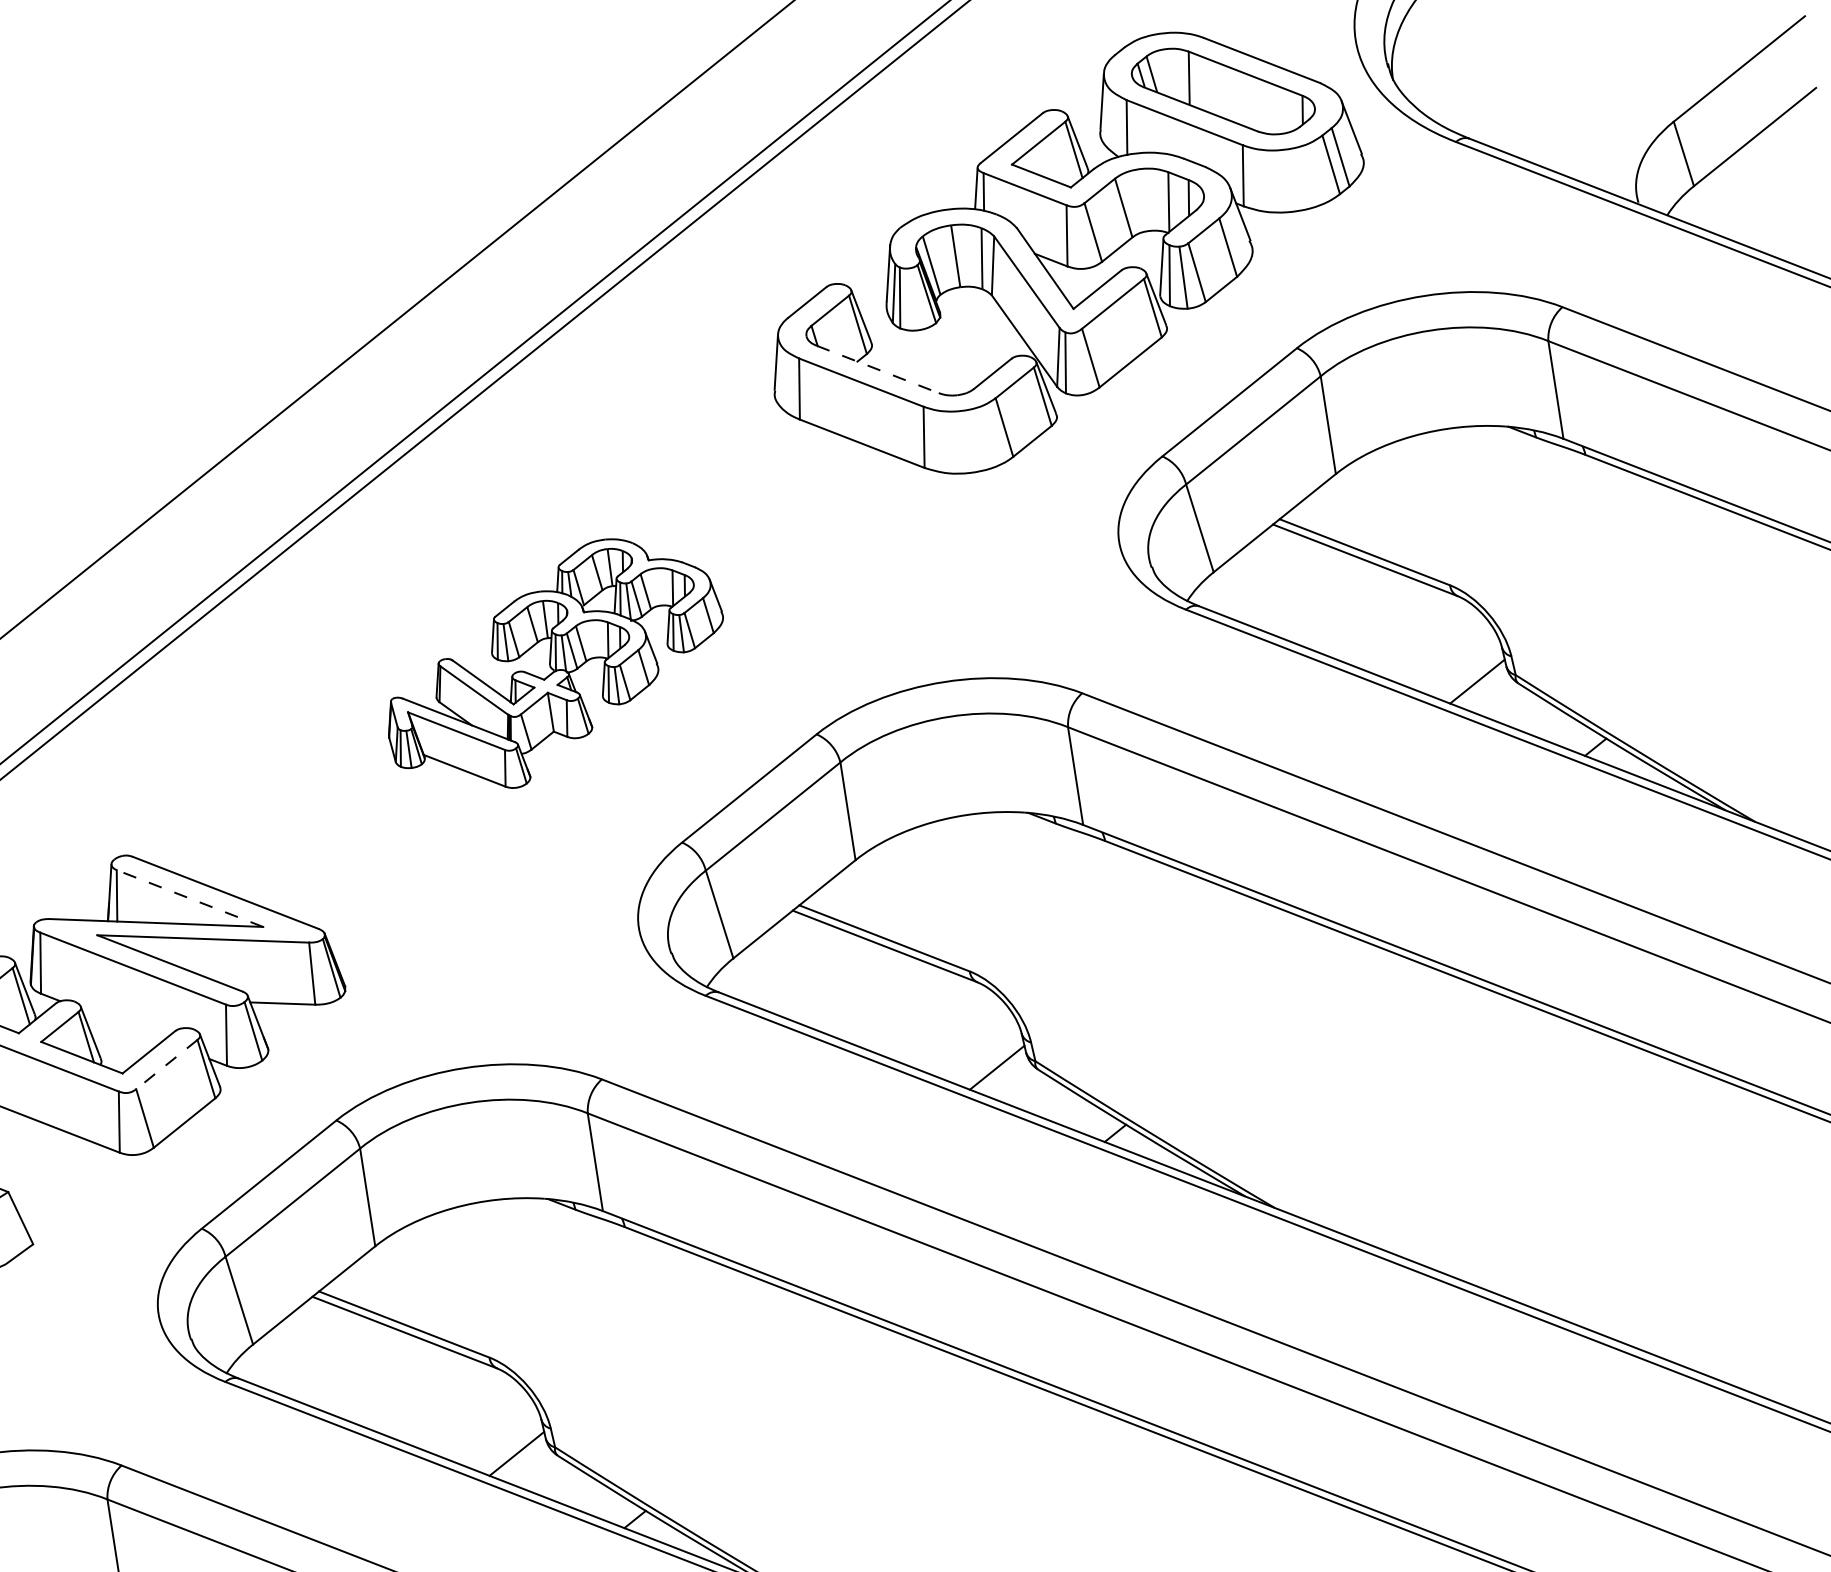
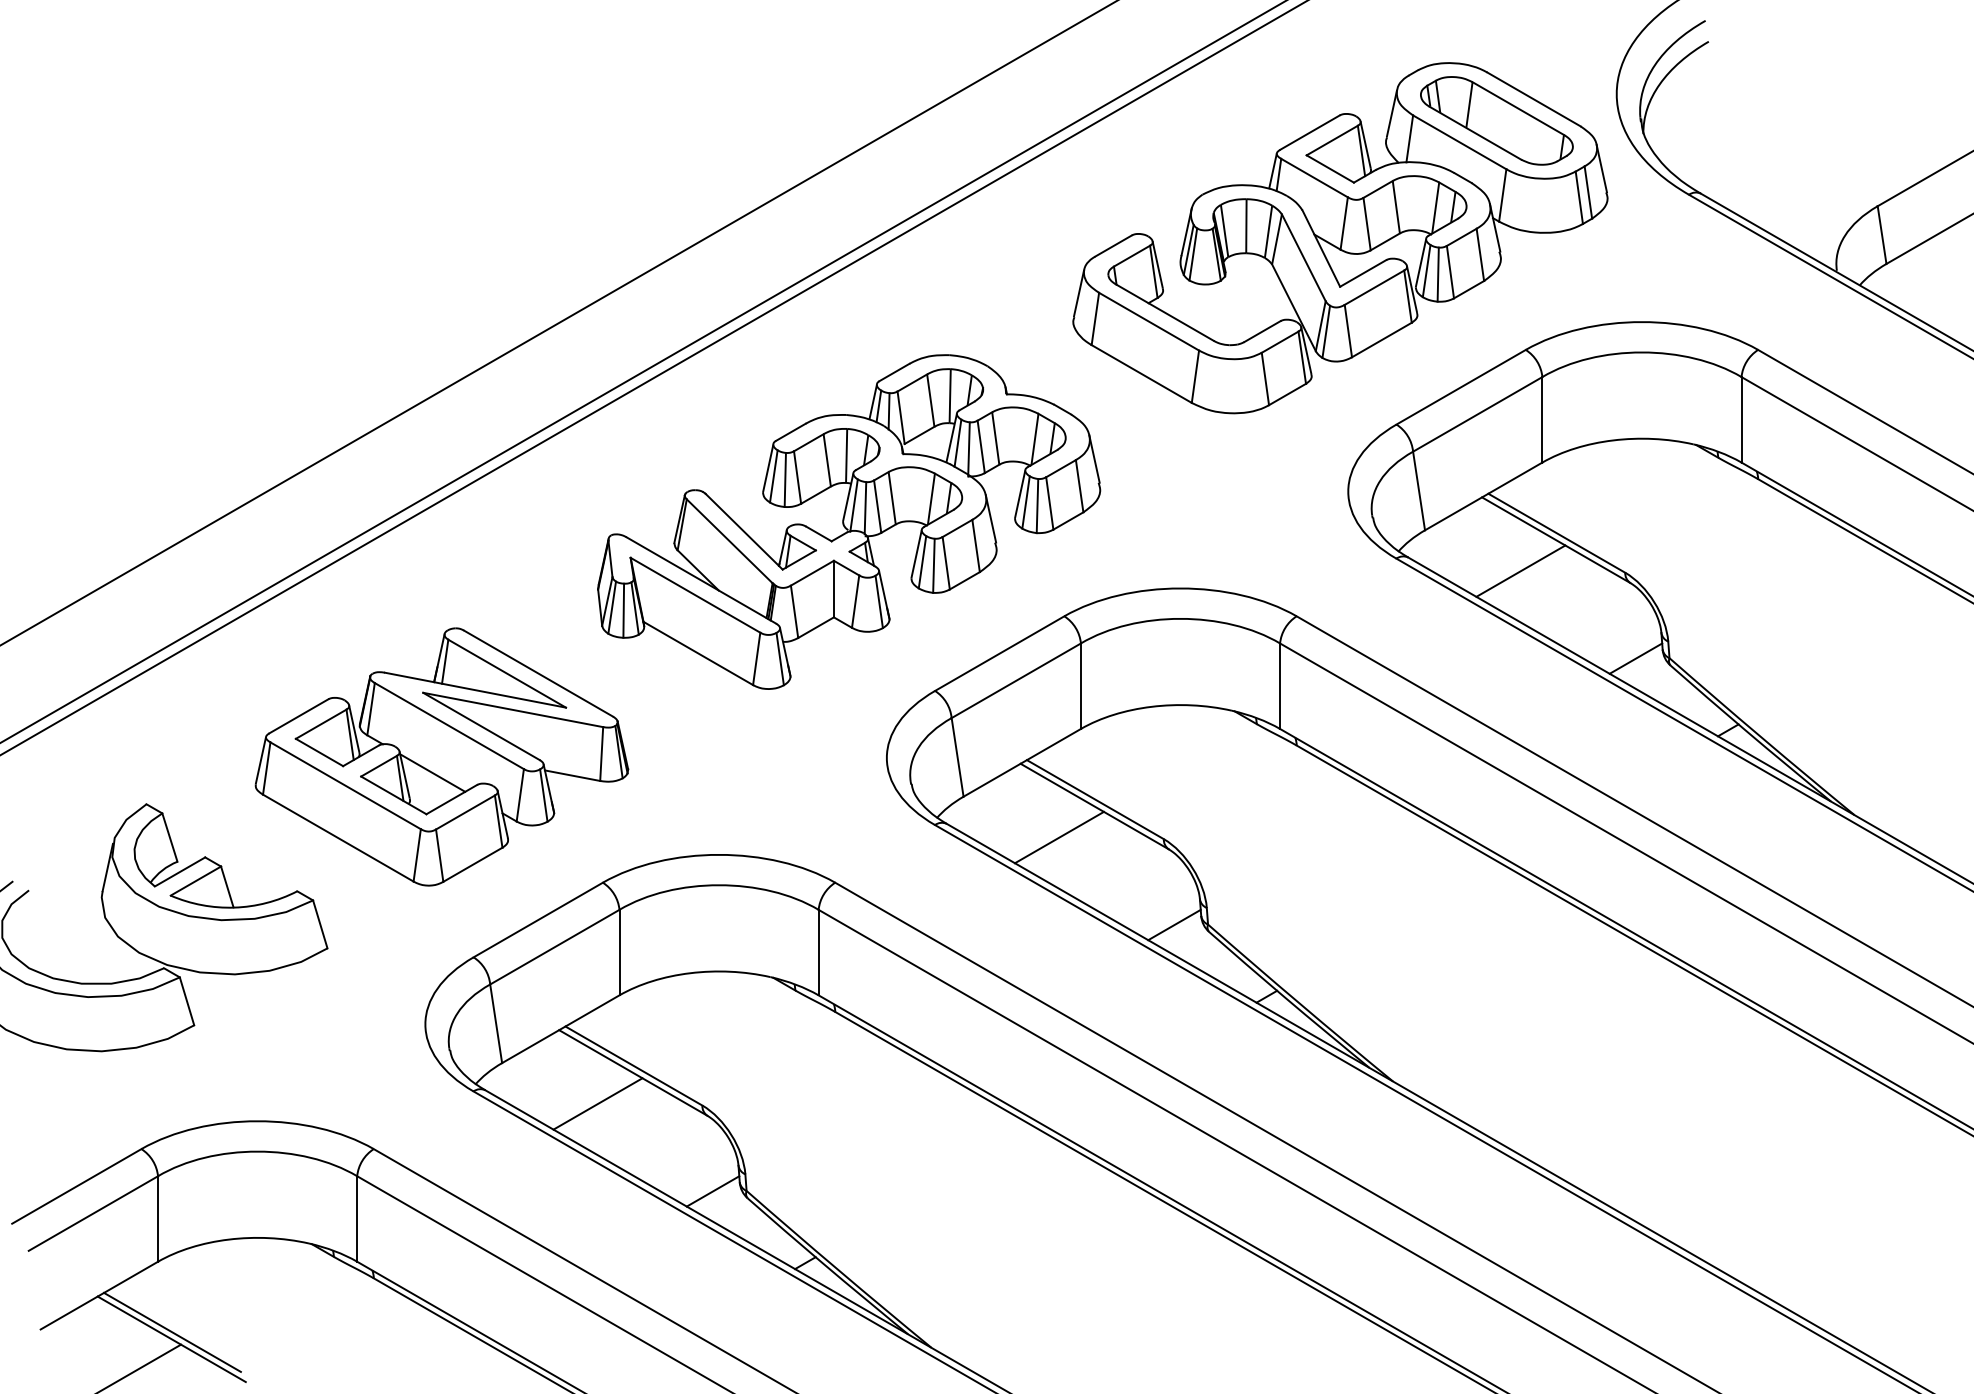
line: (877, 369) -> (1164, 312), dashed -> solid
line: (1329, 601) -> (1520, 570), added
part: (554, 664) -> (849, 521), size x1.67
line: (190, 898) -> (507, 673), dashed -> solid
line: (849, 988) -> (1058, 837), added
line: (122, 1024) -> (432, 772), added
line: (166, 1064) -> (465, 812), dashed -> solid
line: (369, 1373) -> (597, 1103), added

